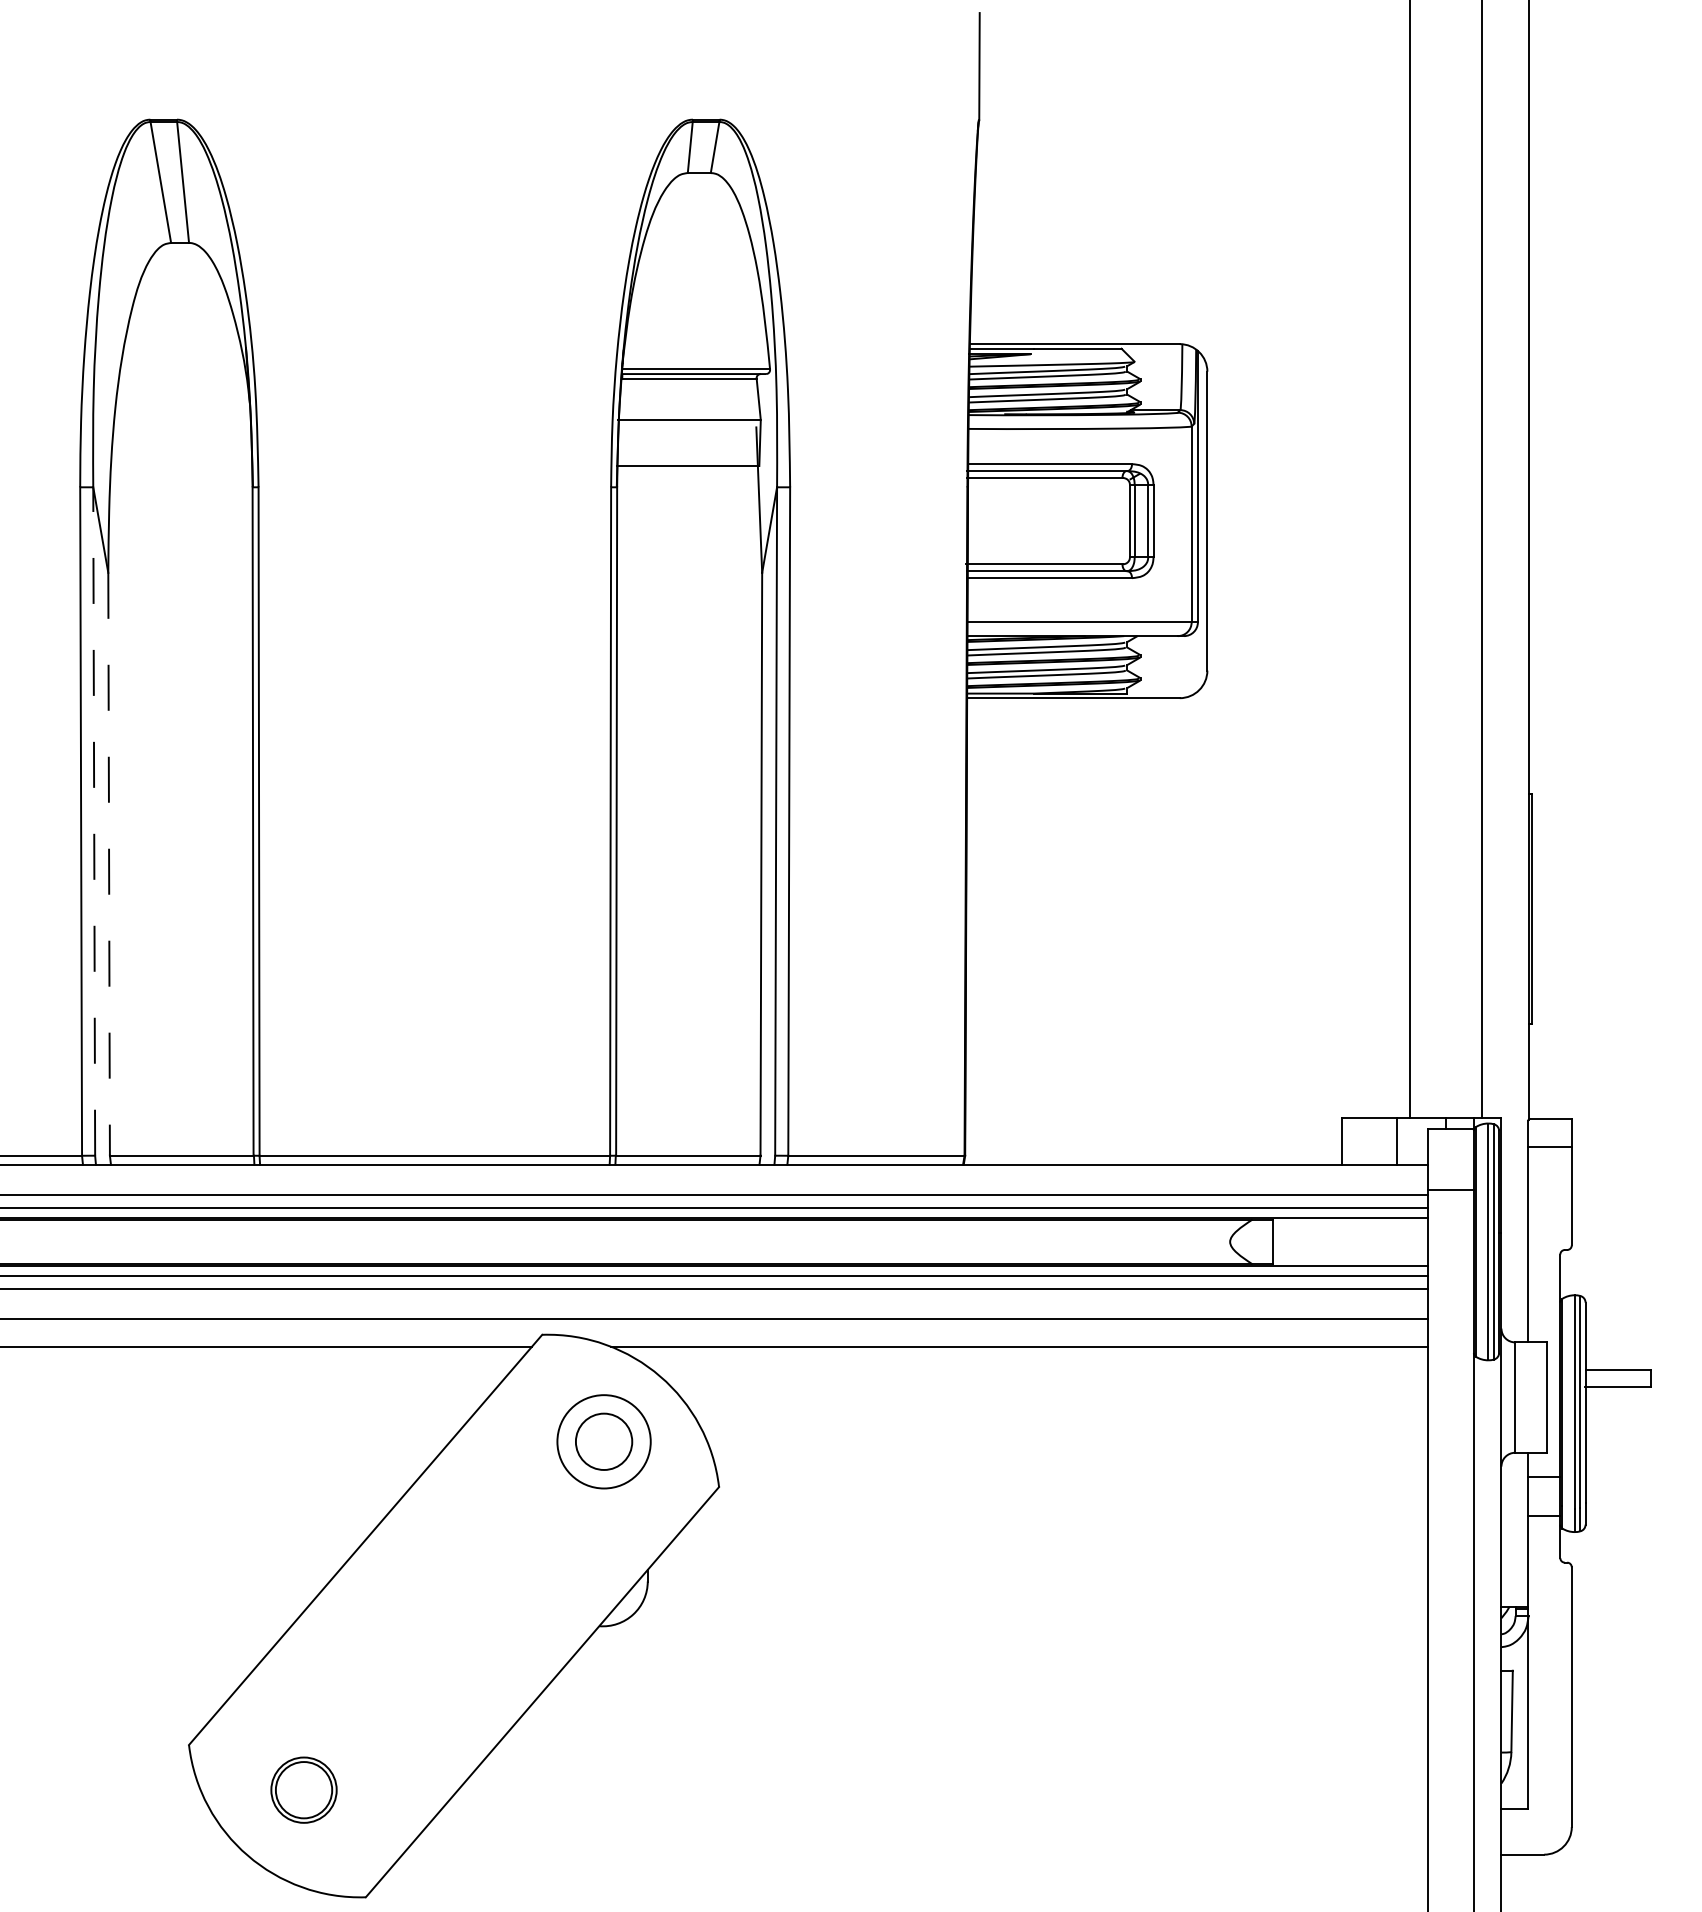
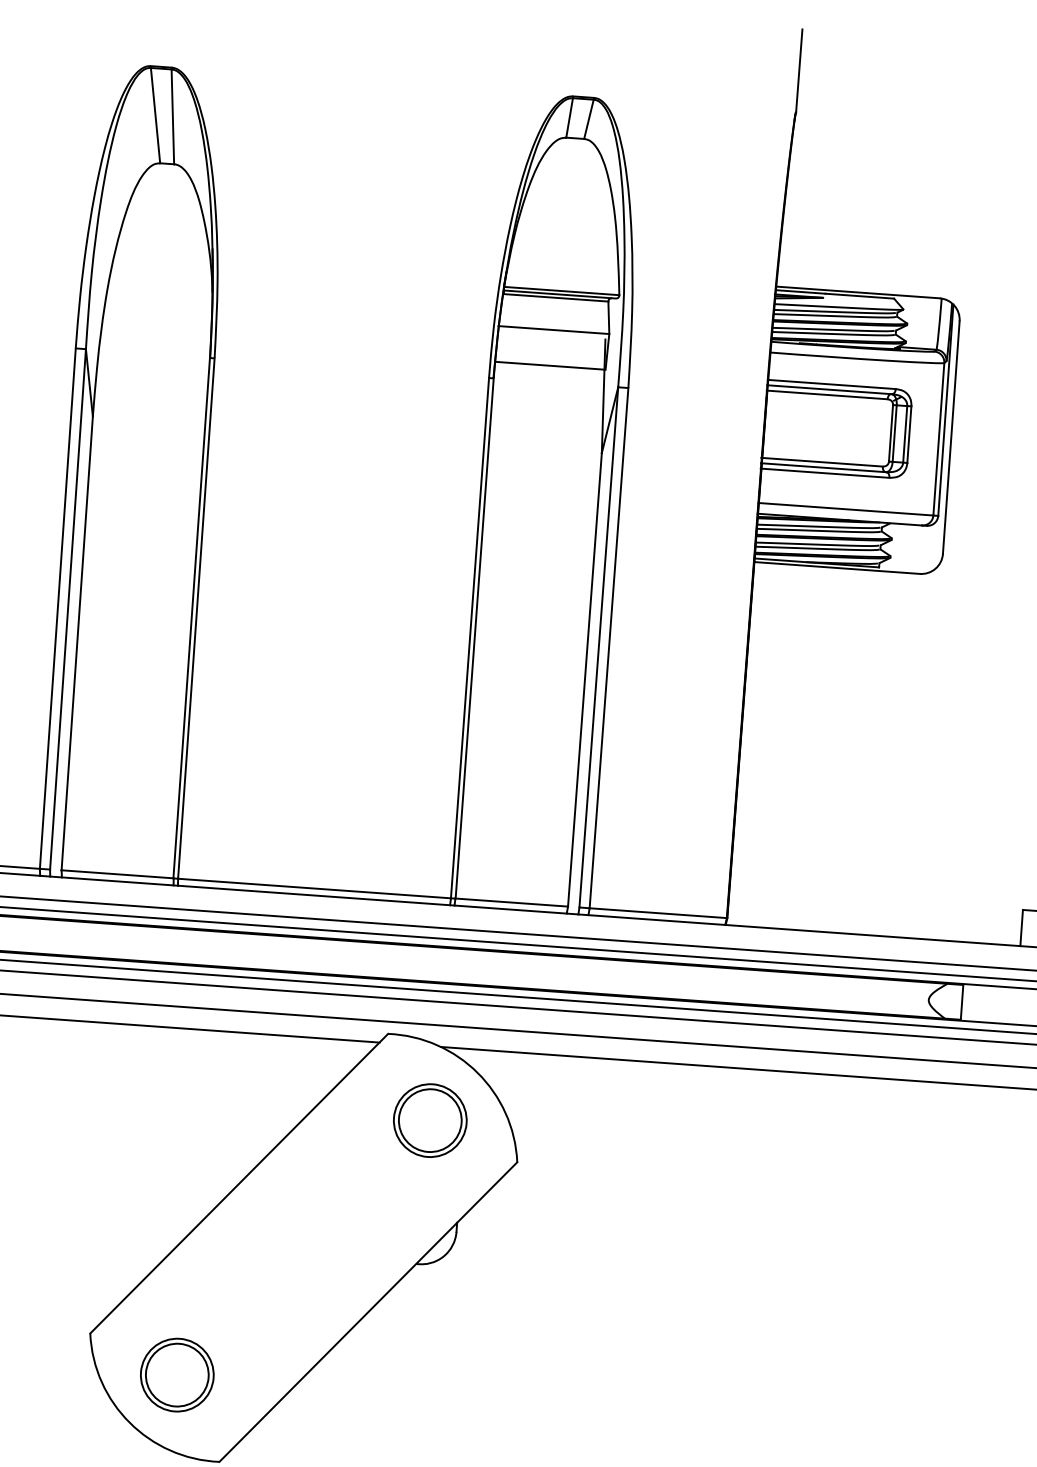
line: (94, 821) -> (68, 609), dashed -> solid
line: (109, 864) -> (77, 643), dashed -> solid
circle: (603, 1441) -> (429, 1120), size x1.43
part: (303, 1789) -> (176, 1374), size x1.43

